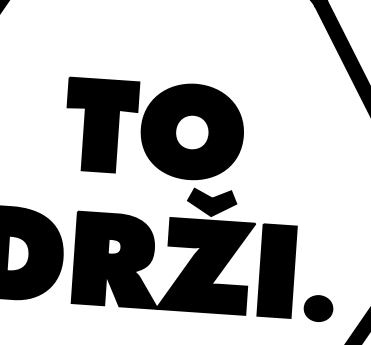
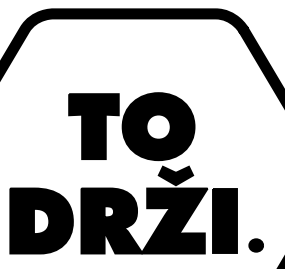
part: (317, 308) -> (255, 245), size x0.7

